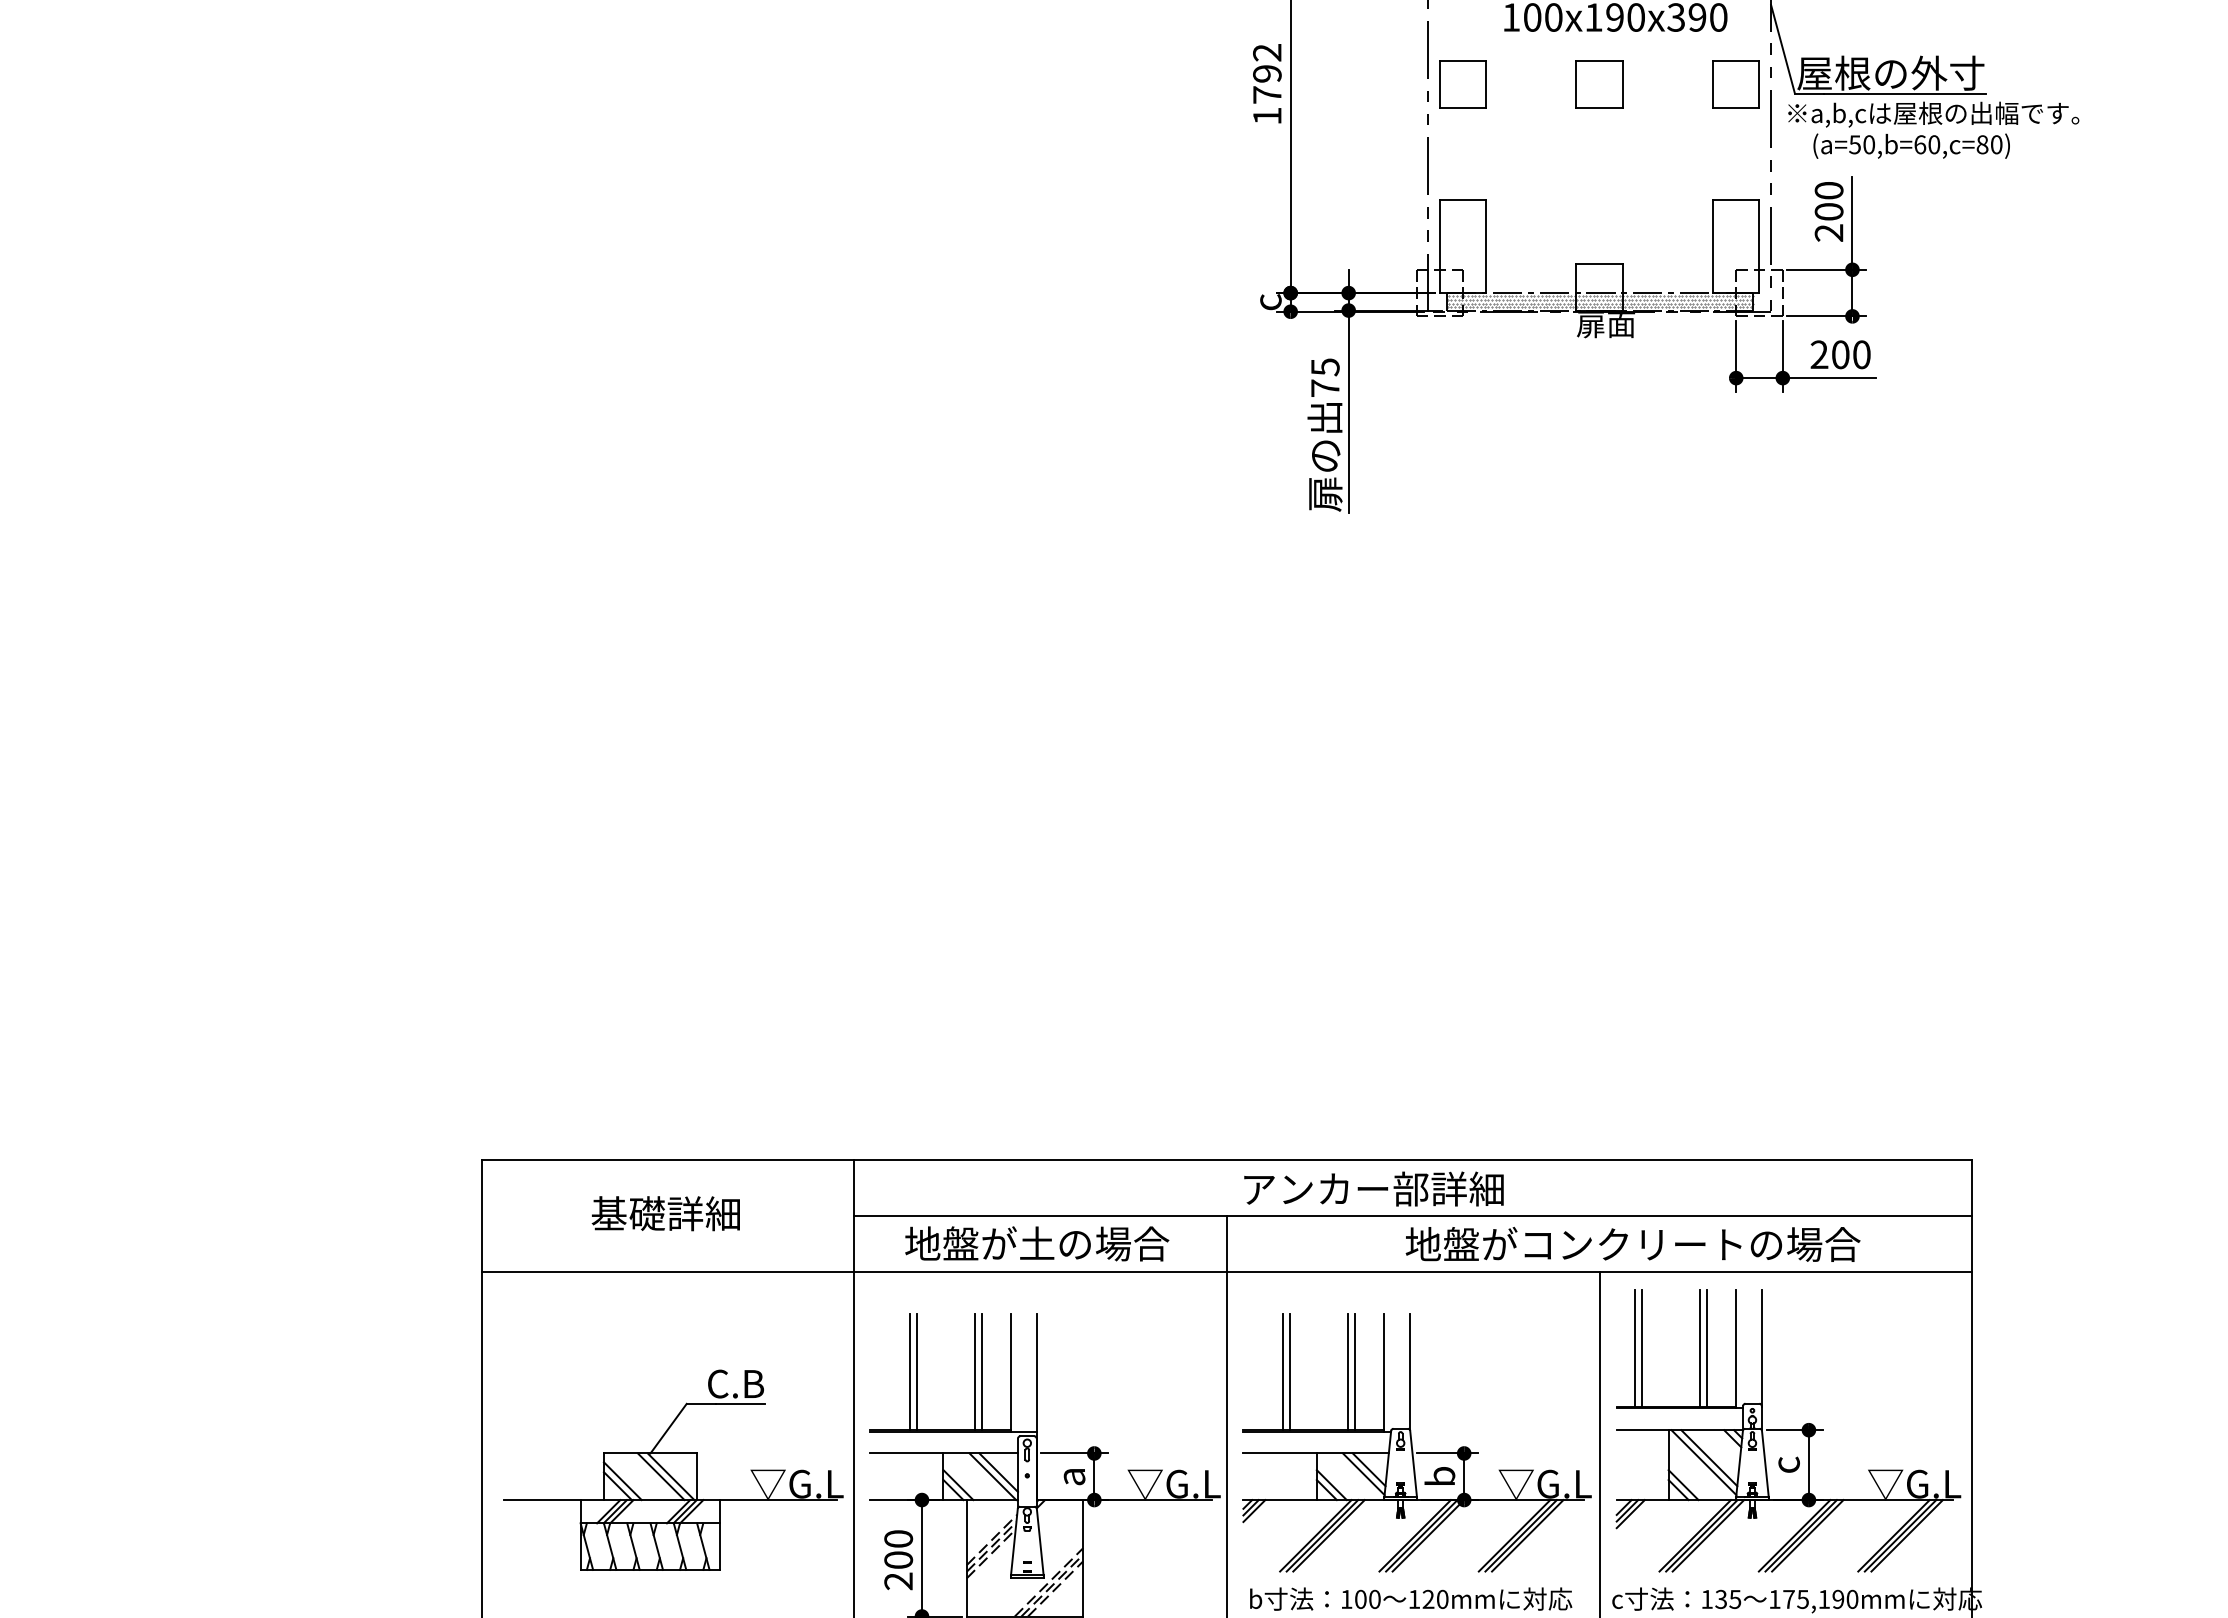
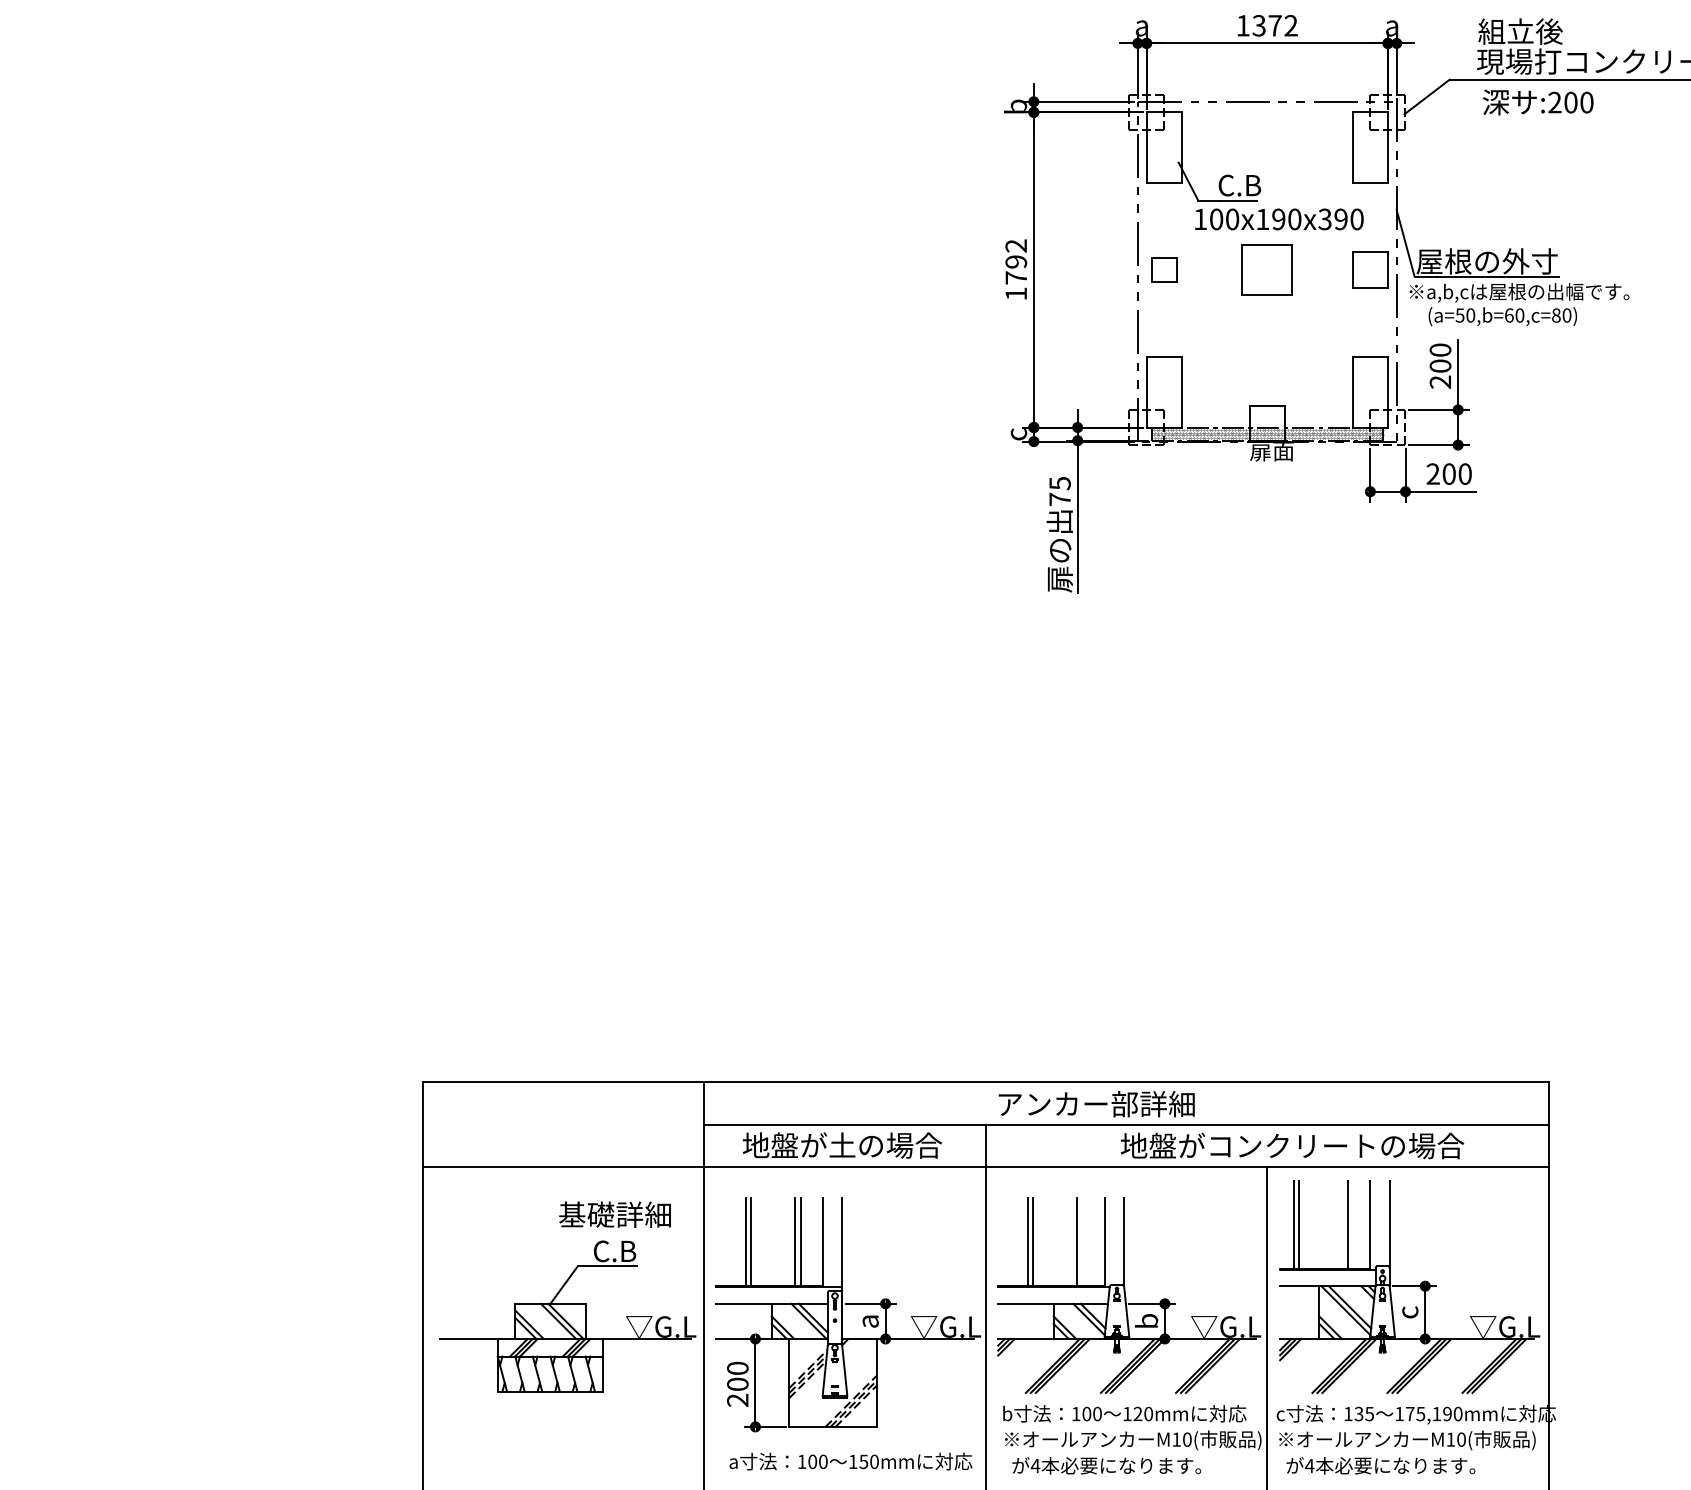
part: (1463, 83) -> (1164, 269), size x0.7
part: (1600, 83) -> (1267, 269), size x1.4
text: (665, 1213) -> (614, 1214), moved
line: (1700, 1348) -> (1343, 1224), removed
line: (1355, 1372) -> (1082, 1242), removed

